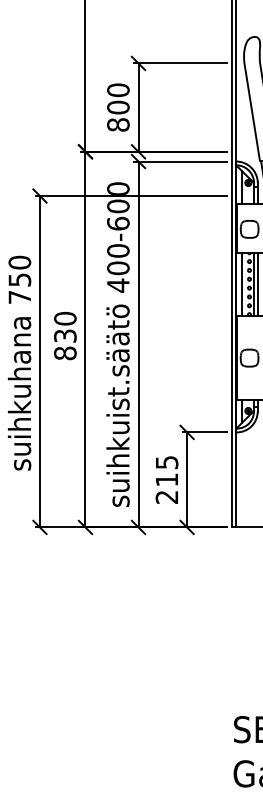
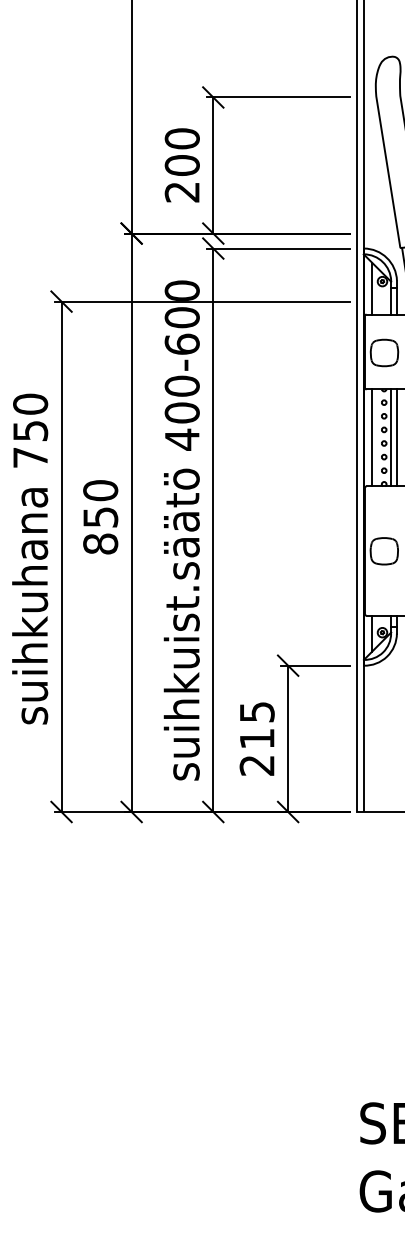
text: (118, 124) -> (182, 191), 800 -> 200
text: (64, 335) -> (99, 516), 830 -> 850

